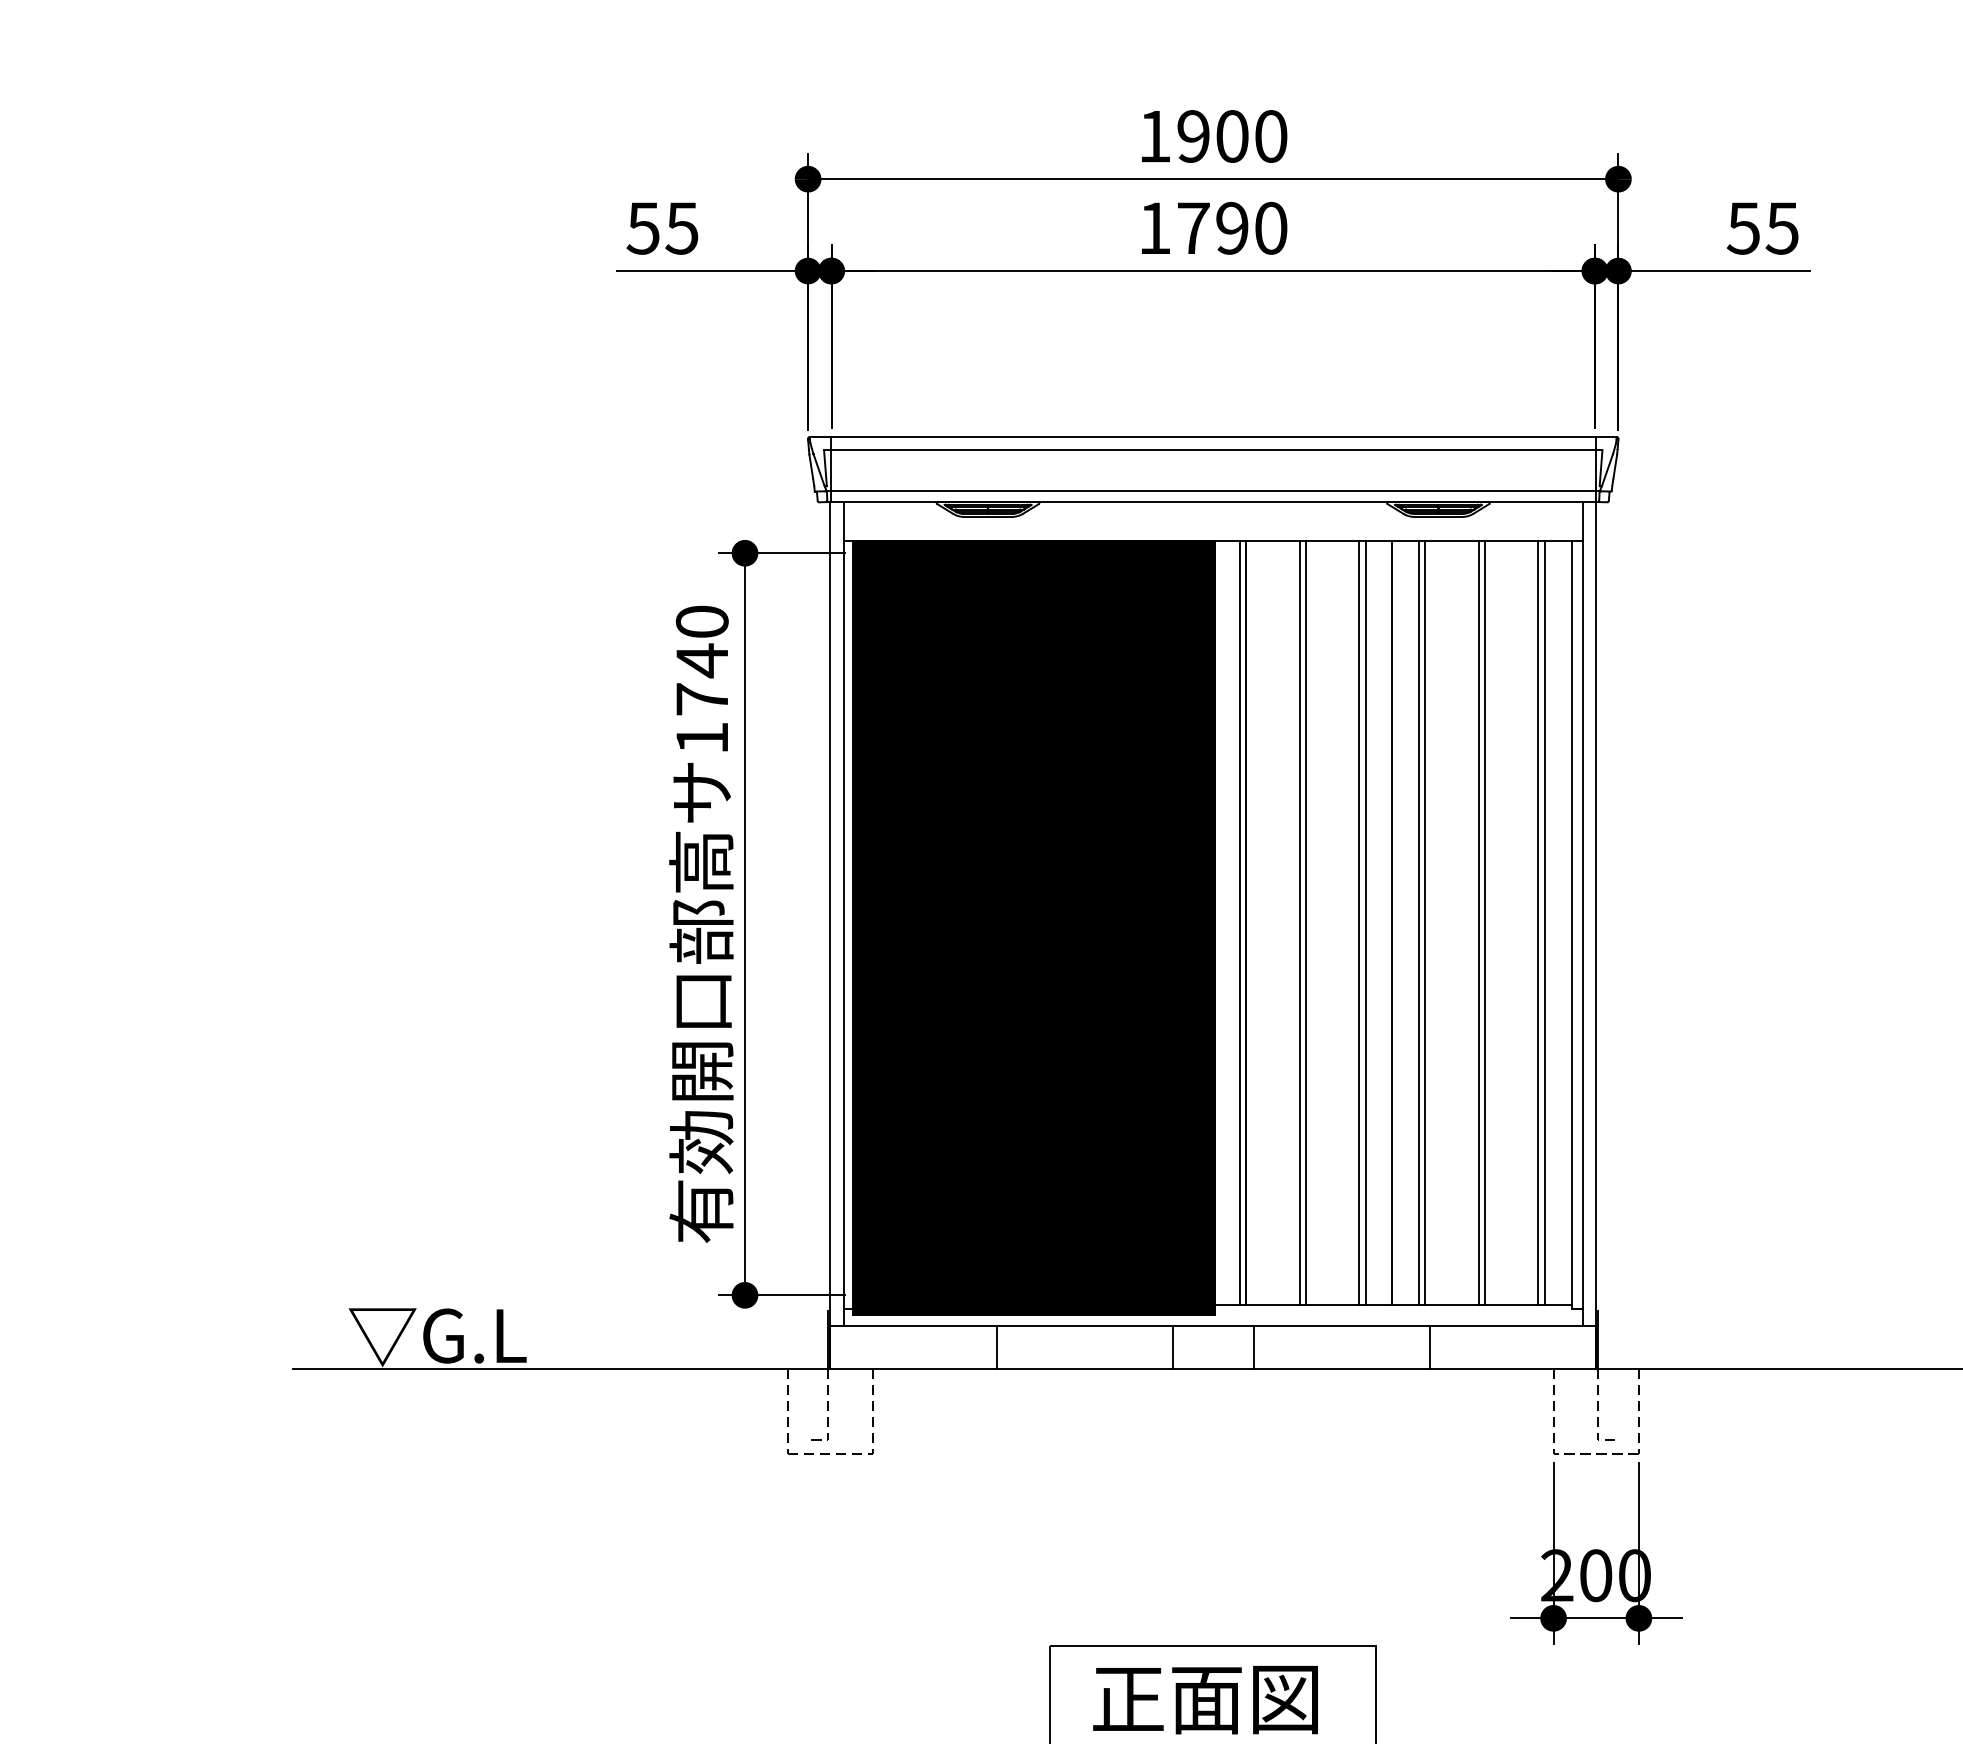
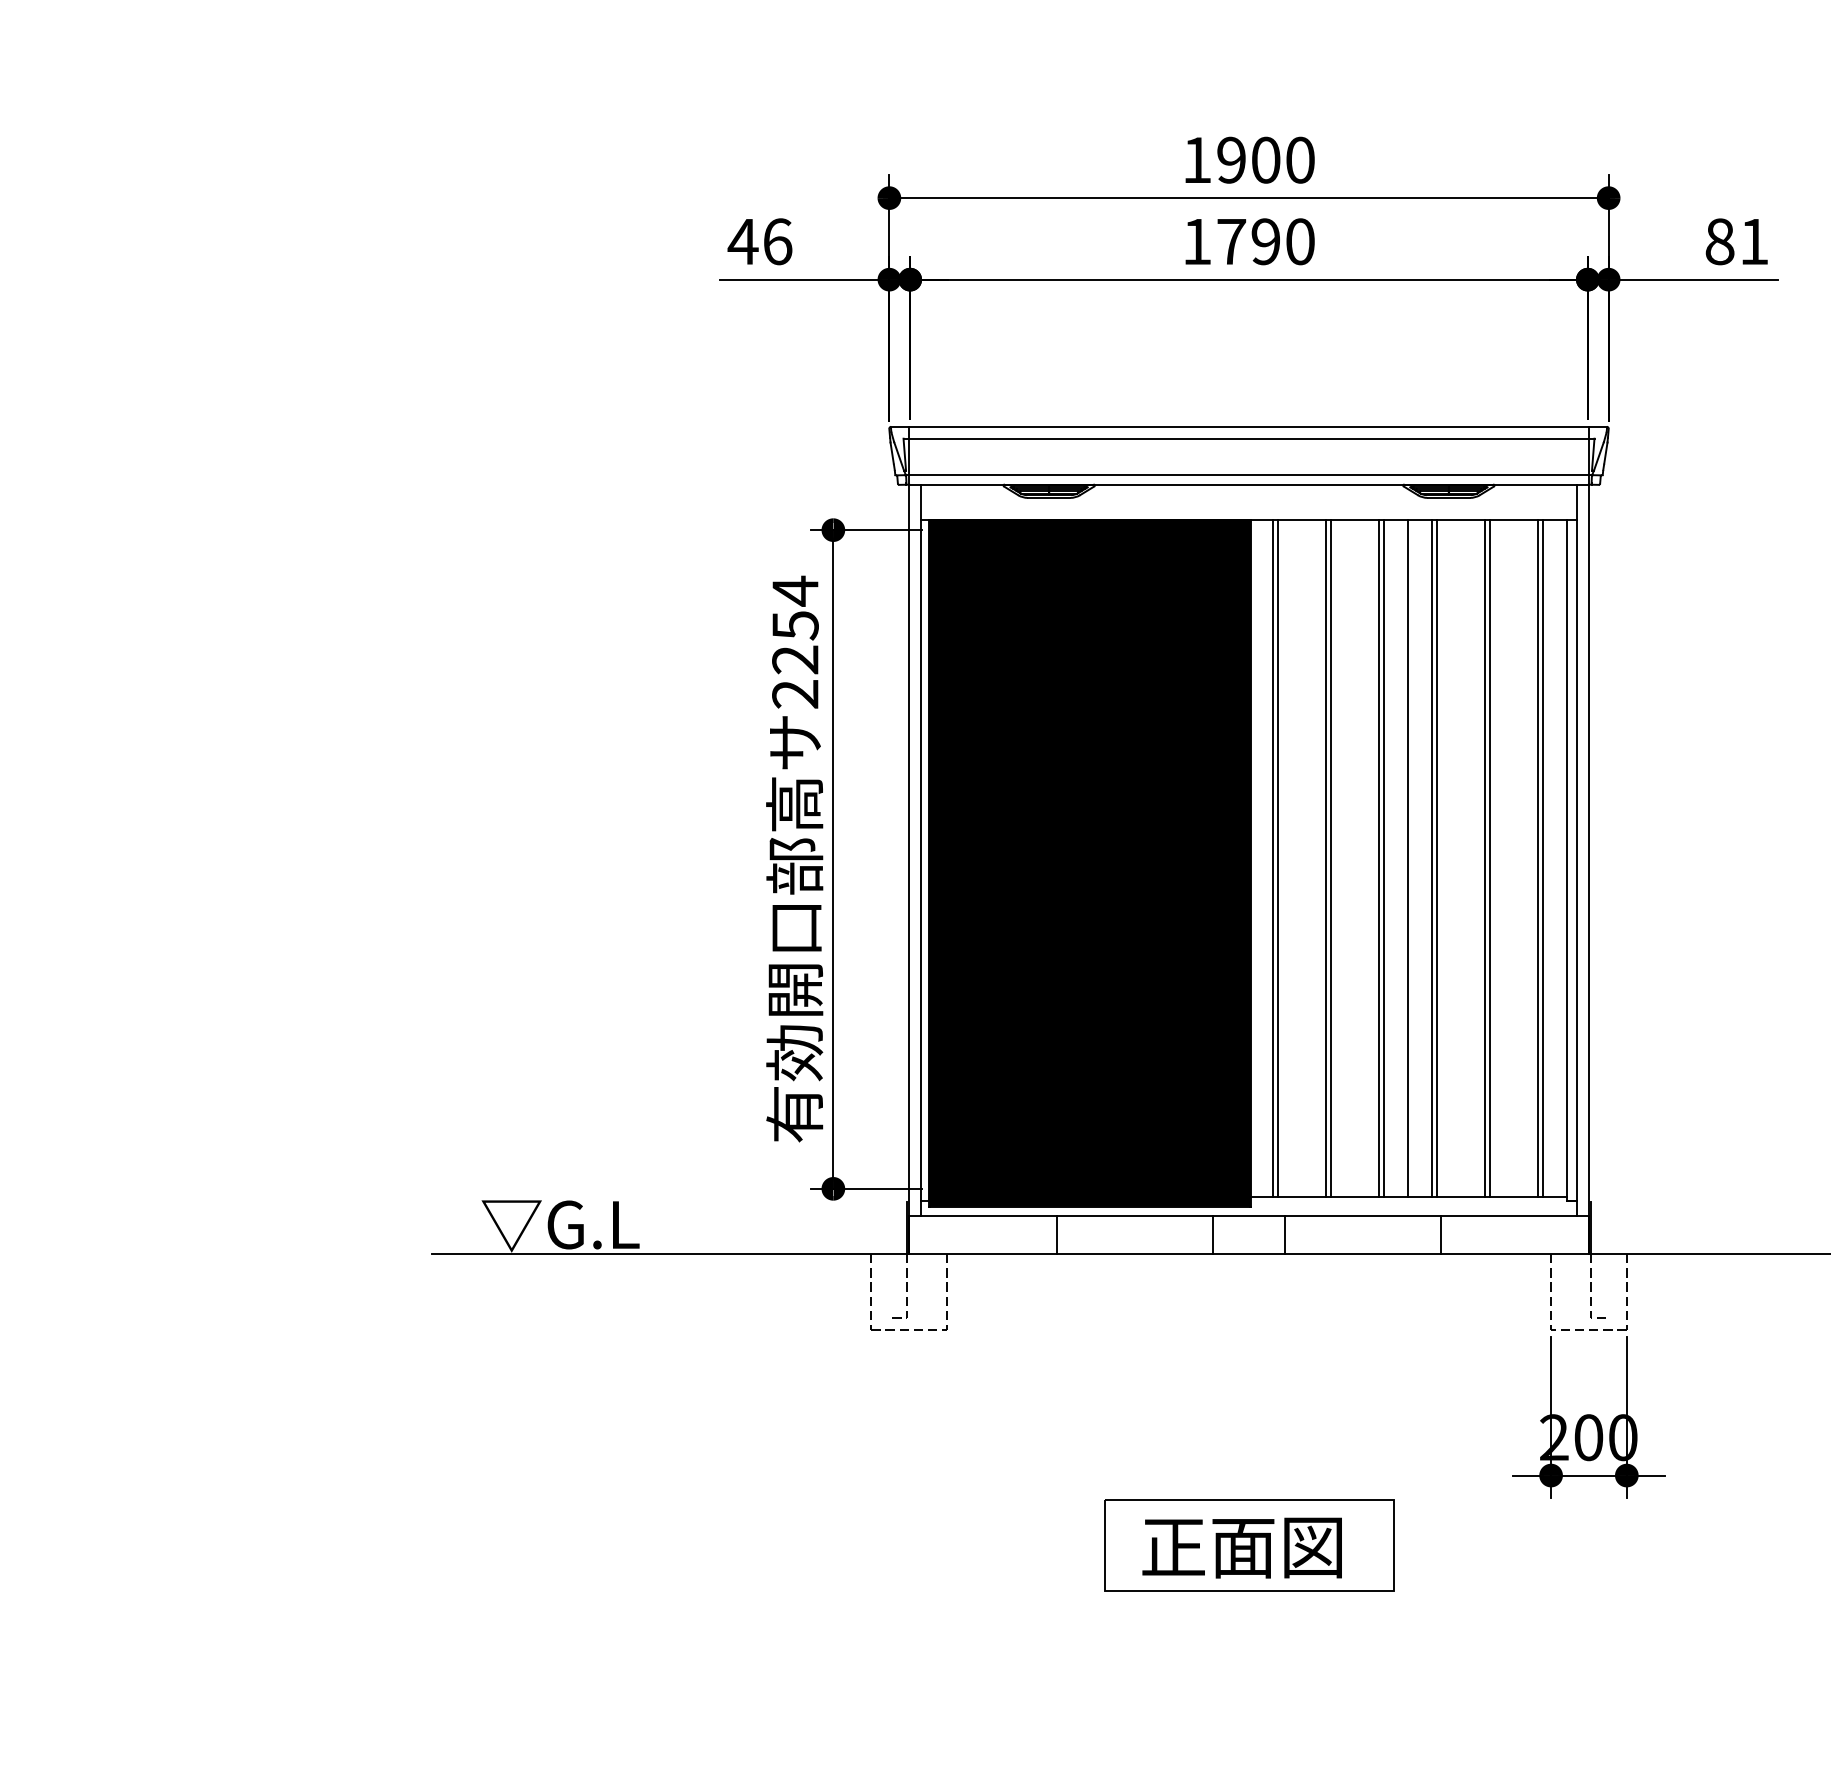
text: (661, 228) -> (759, 241), 55 -> 46
text: (1762, 228) -> (1736, 241), 55 -> 81
text: (702, 678) -> (795, 641), 1740 -> 2254

